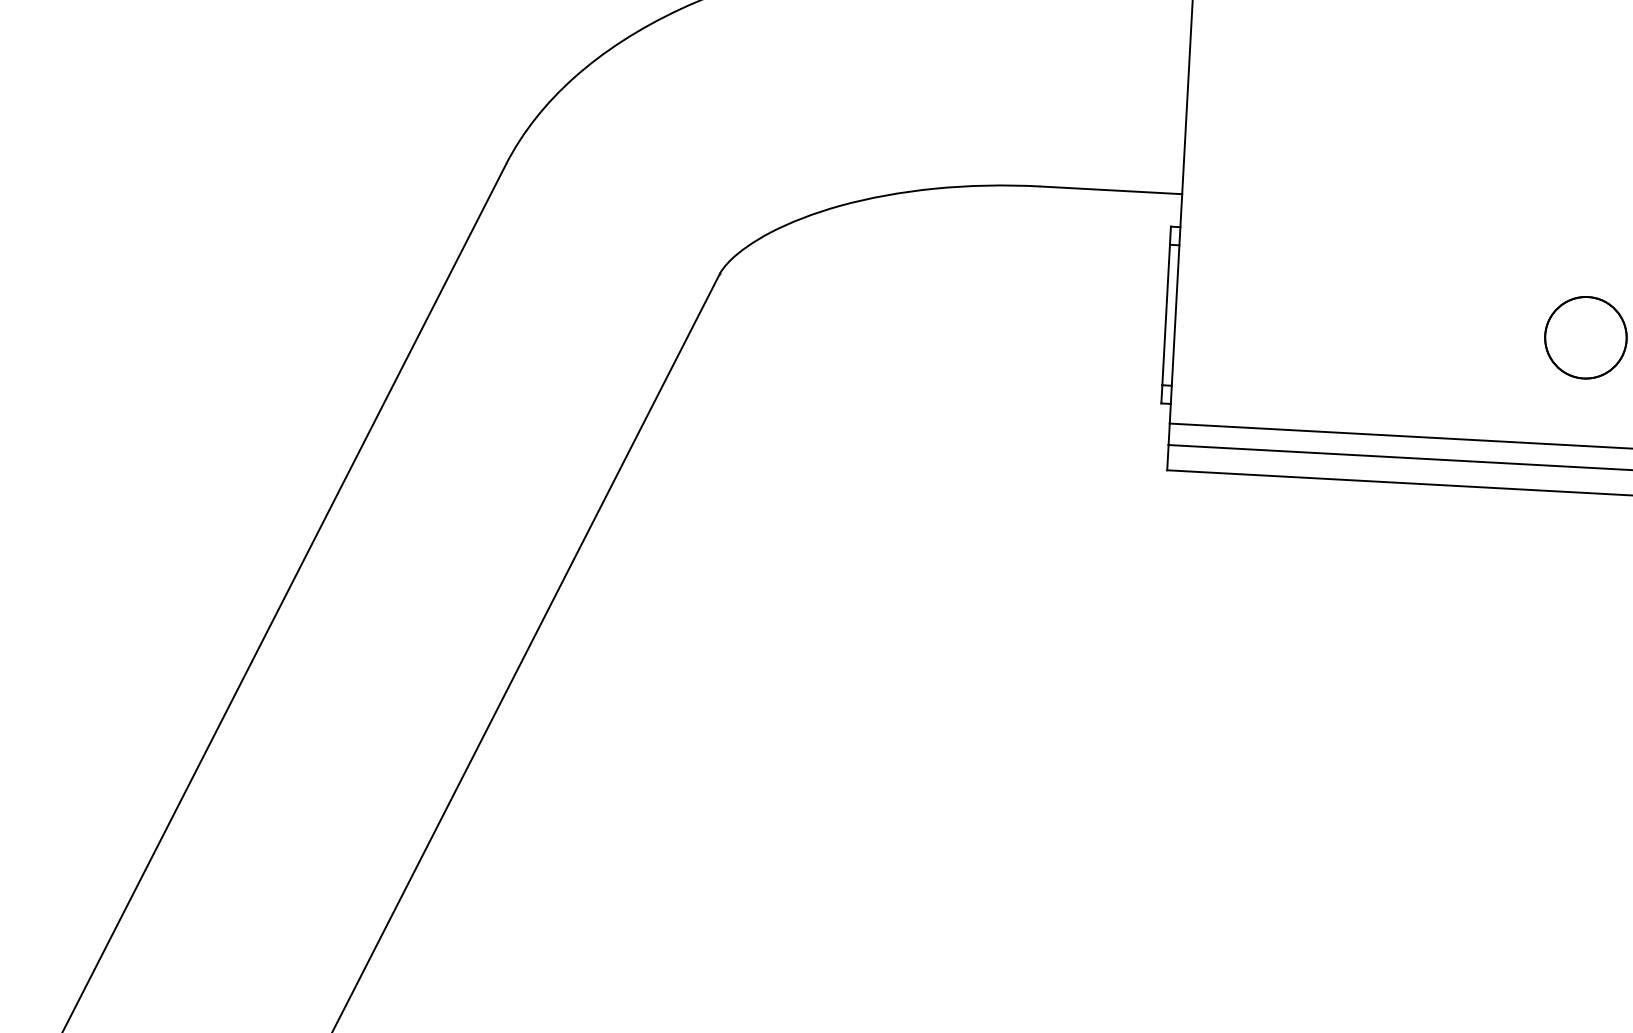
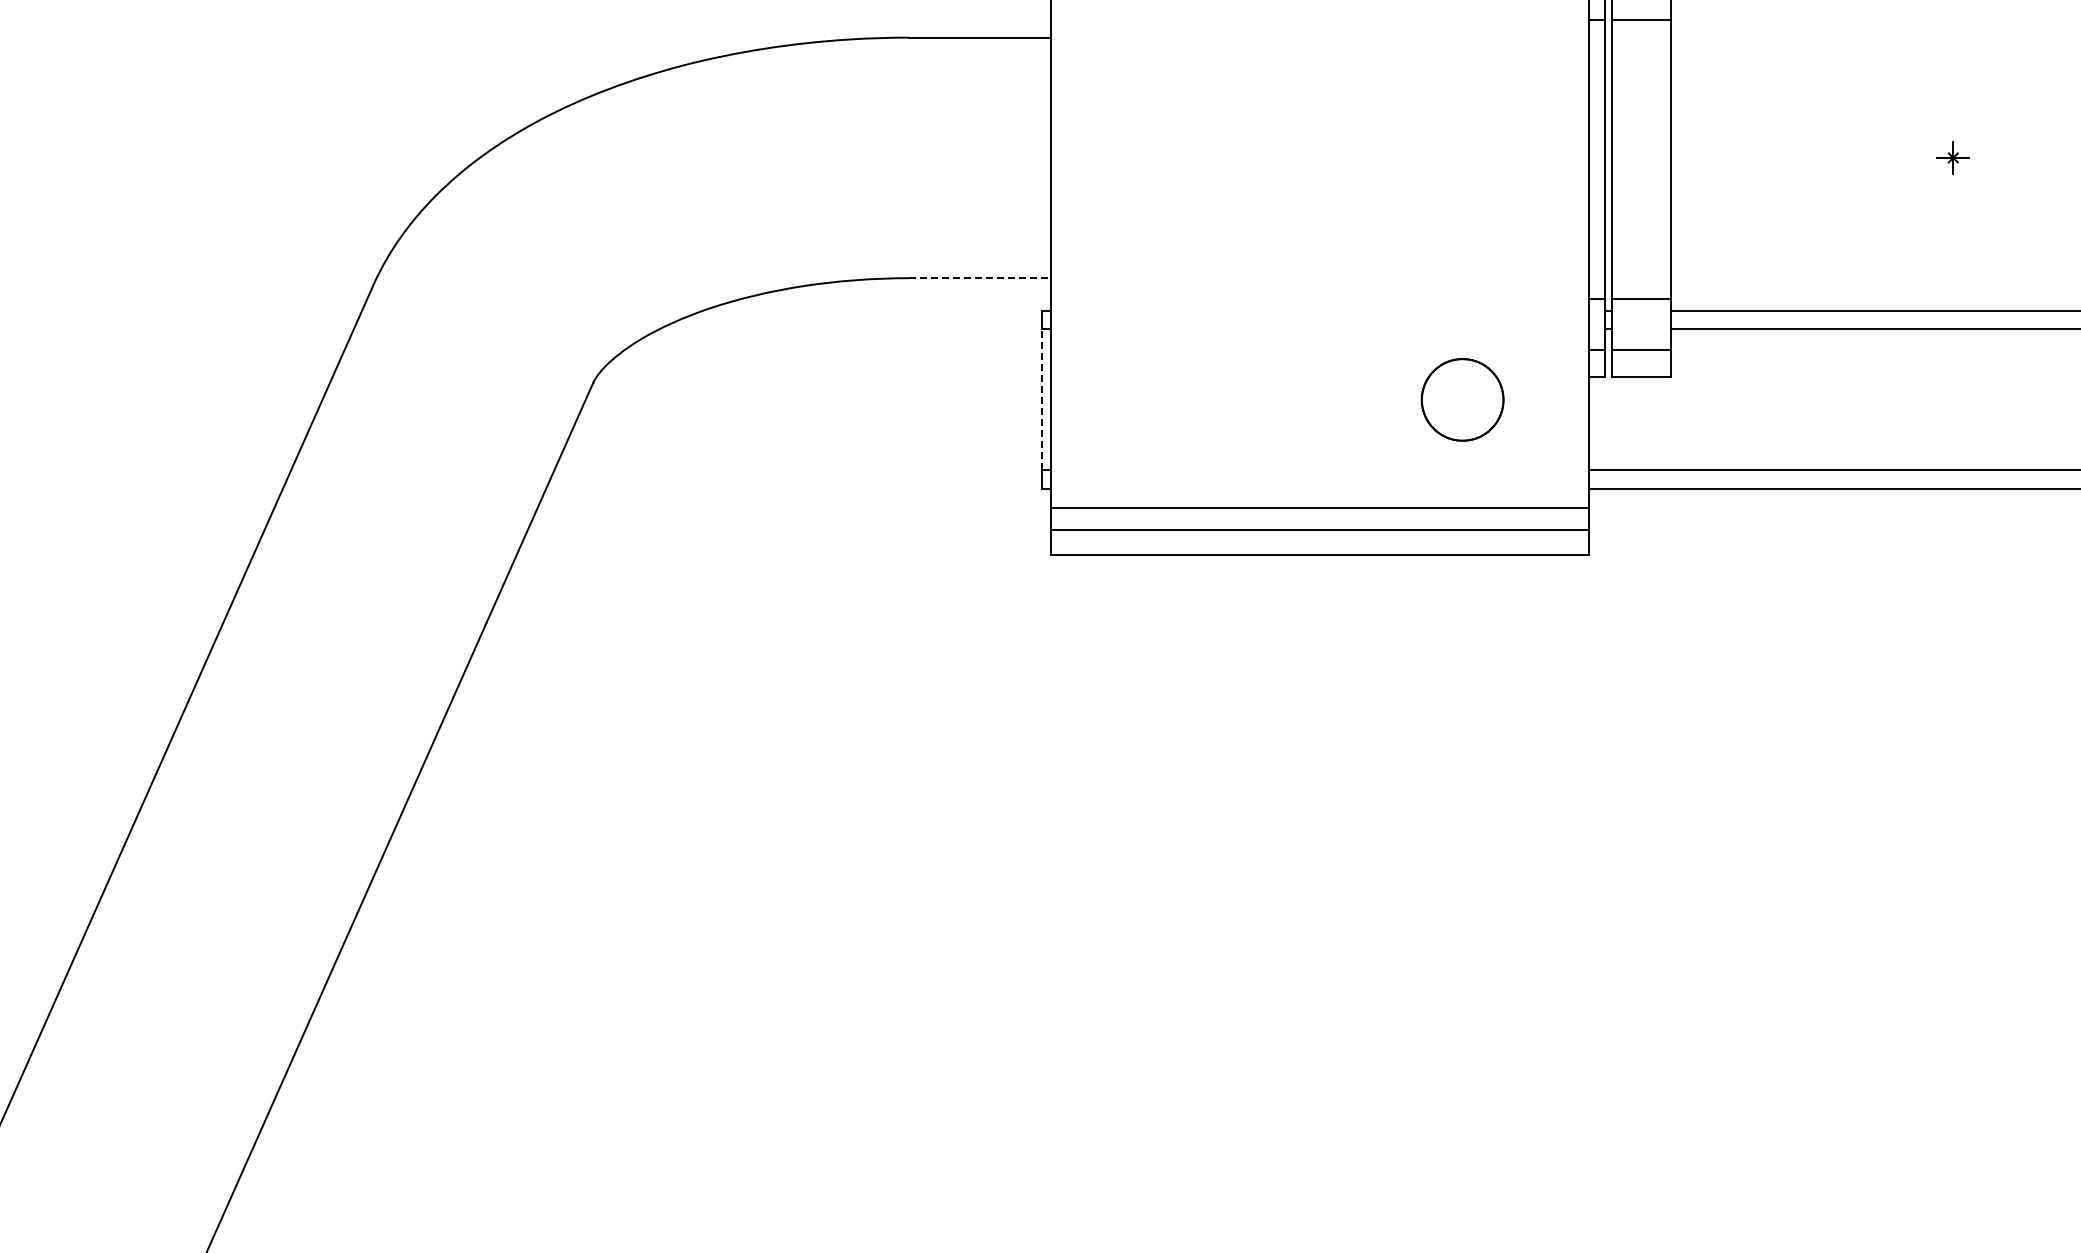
line: (1111, 190) -> (980, 278), solid -> dashed
line: (1165, 314) -> (1041, 399), solid -> dashed

